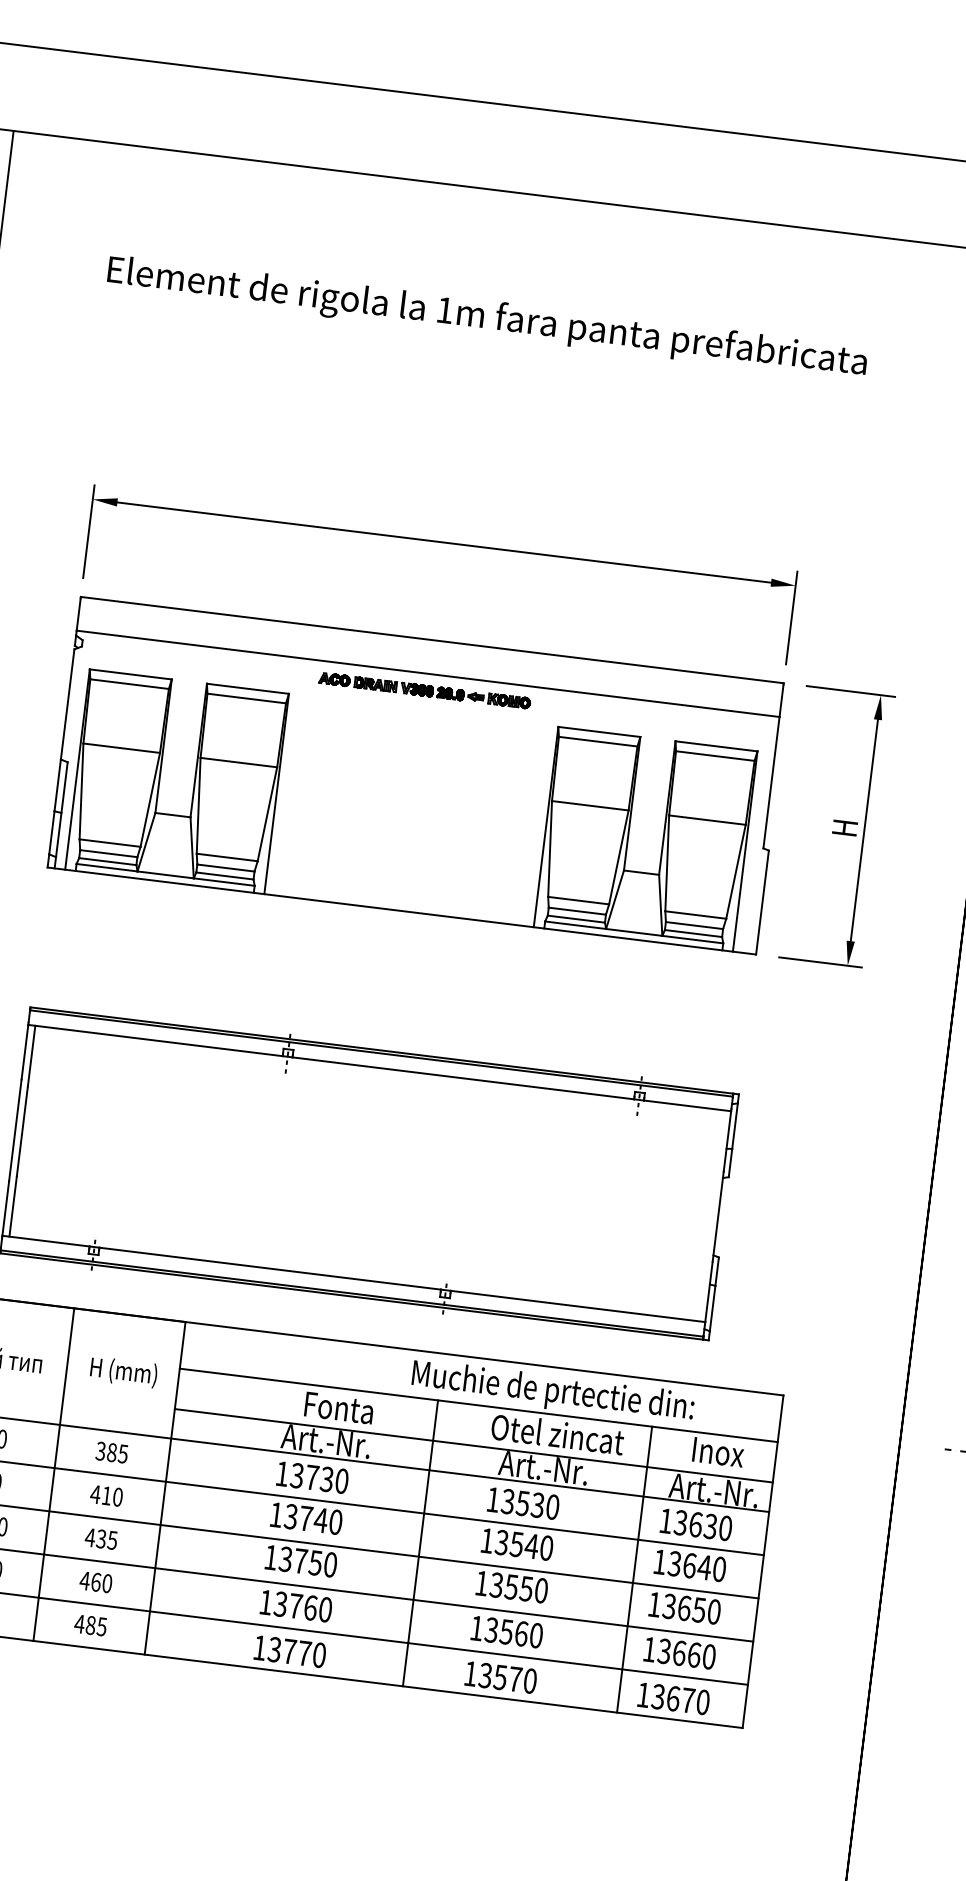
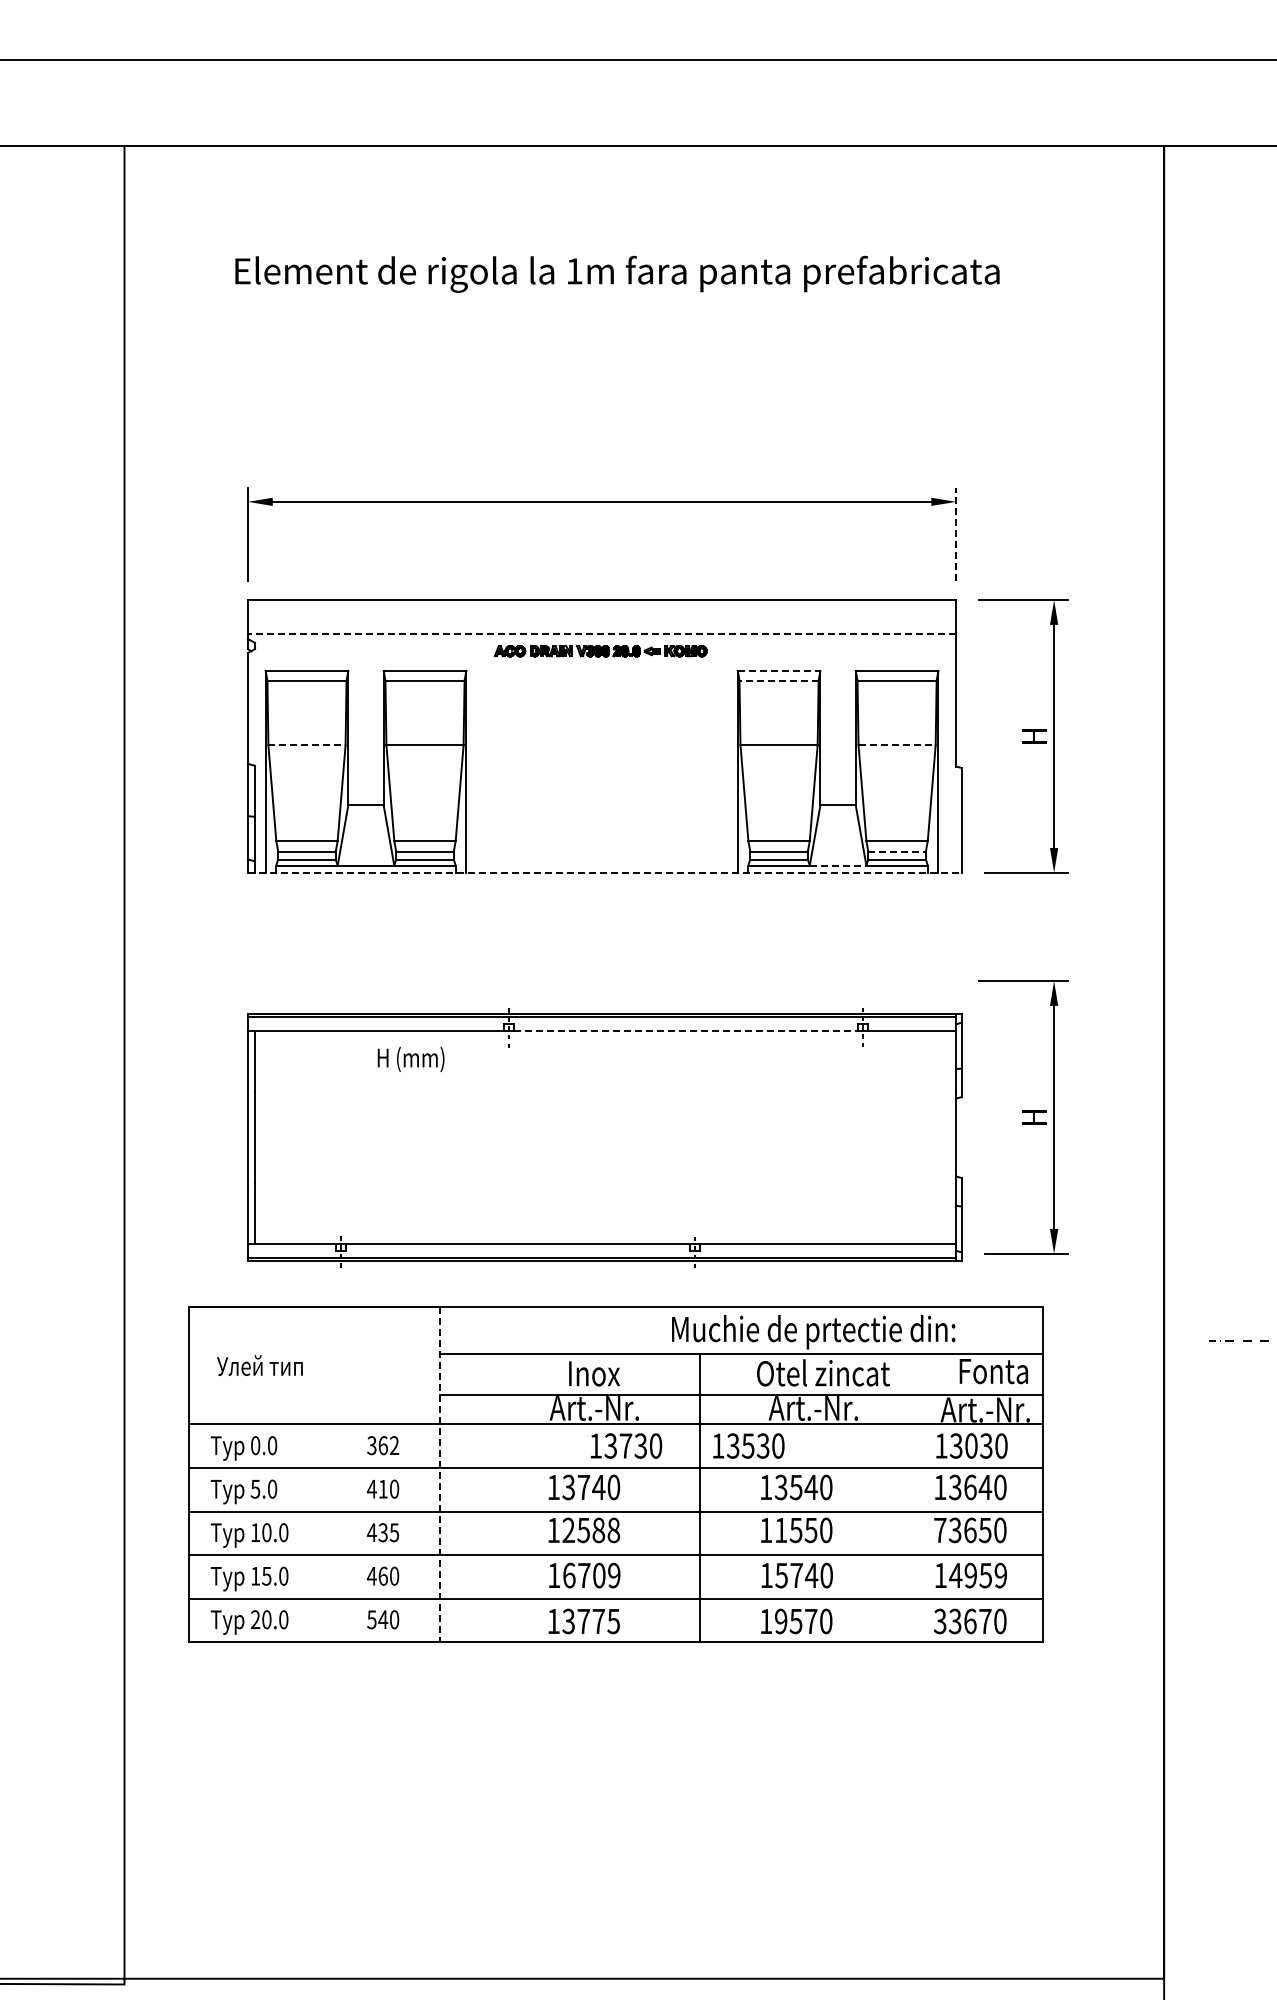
line: (792, 618) -> (956, 534), solid -> dashed
line: (427, 674) -> (601, 634), solid -> dashed
line: (599, 731) -> (779, 670), solid -> dashed
line: (598, 741) -> (779, 680), solid -> dashed
line: (121, 748) -> (306, 745), solid -> dashed
line: (707, 820) -> (897, 745), solid -> dashed
line: (401, 910) -> (604, 872), solid -> dashed
line: (694, 925) -> (897, 851), solid -> dashed
line: (634, 932) -> (838, 865), solid -> dashed
line: (463, 1078) -> (686, 1031), solid -> dashed
part: (787, 1204) -> (1023, 1117), added
text: (123, 1372) -> (410, 1059), moved
text: (340, 1408) -> (604, 1373), Fonta -> Inox
text: (117, 1453) -> (388, 1445), 385 -> 362
text: (728, 1453) -> (995, 1371), Inox -> Fonta
line: (54, 1474) -> (328, 1474), removed
text: (312, 1477) -> (626, 1445), moved
line: (165, 1488) -> (440, 1474), solid -> dashed
text: (523, 1502) -> (748, 1445), moved
text: (695, 1524) -> (971, 1445), 13630 -> 13030
text: (308, 1562) -> (591, 1530), 13750 -> 12588
line: (634, 1570) -> (916, 1498), removed
text: (496, 1585) -> (780, 1530), 13550 -> 11550
text: (654, 1604) -> (940, 1530), 13650 -> 73650
text: (302, 1606) -> (591, 1575), 13760 -> 16709
text: (90, 1625) -> (382, 1619), 485 -> 540
text: (506, 1631) -> (796, 1575), 13560 -> 15740
text: (687, 1654) -> (978, 1575), 13660 -> 14959
text: (319, 1655) -> (613, 1621), 13770 -> 13775
text: (484, 1675) -> (780, 1621), 13570 -> 19570
text: (642, 1694) -> (939, 1621), 13670 -> 33670

